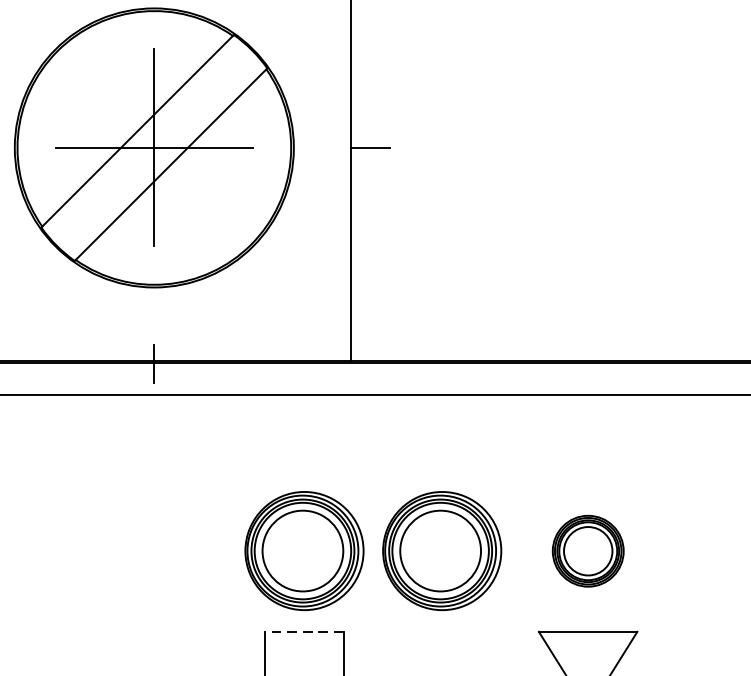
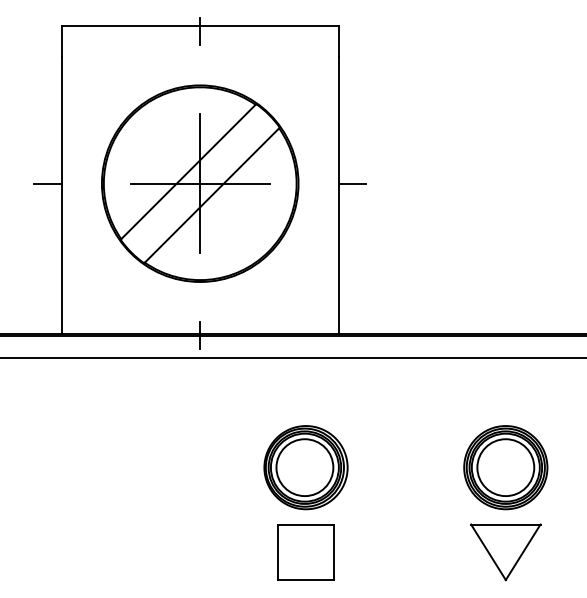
part: (441, 550) -> (402, 467), removed
part: (587, 550) -> (505, 467), size x1.67
line: (305, 631) -> (306, 524), dashed -> solid

